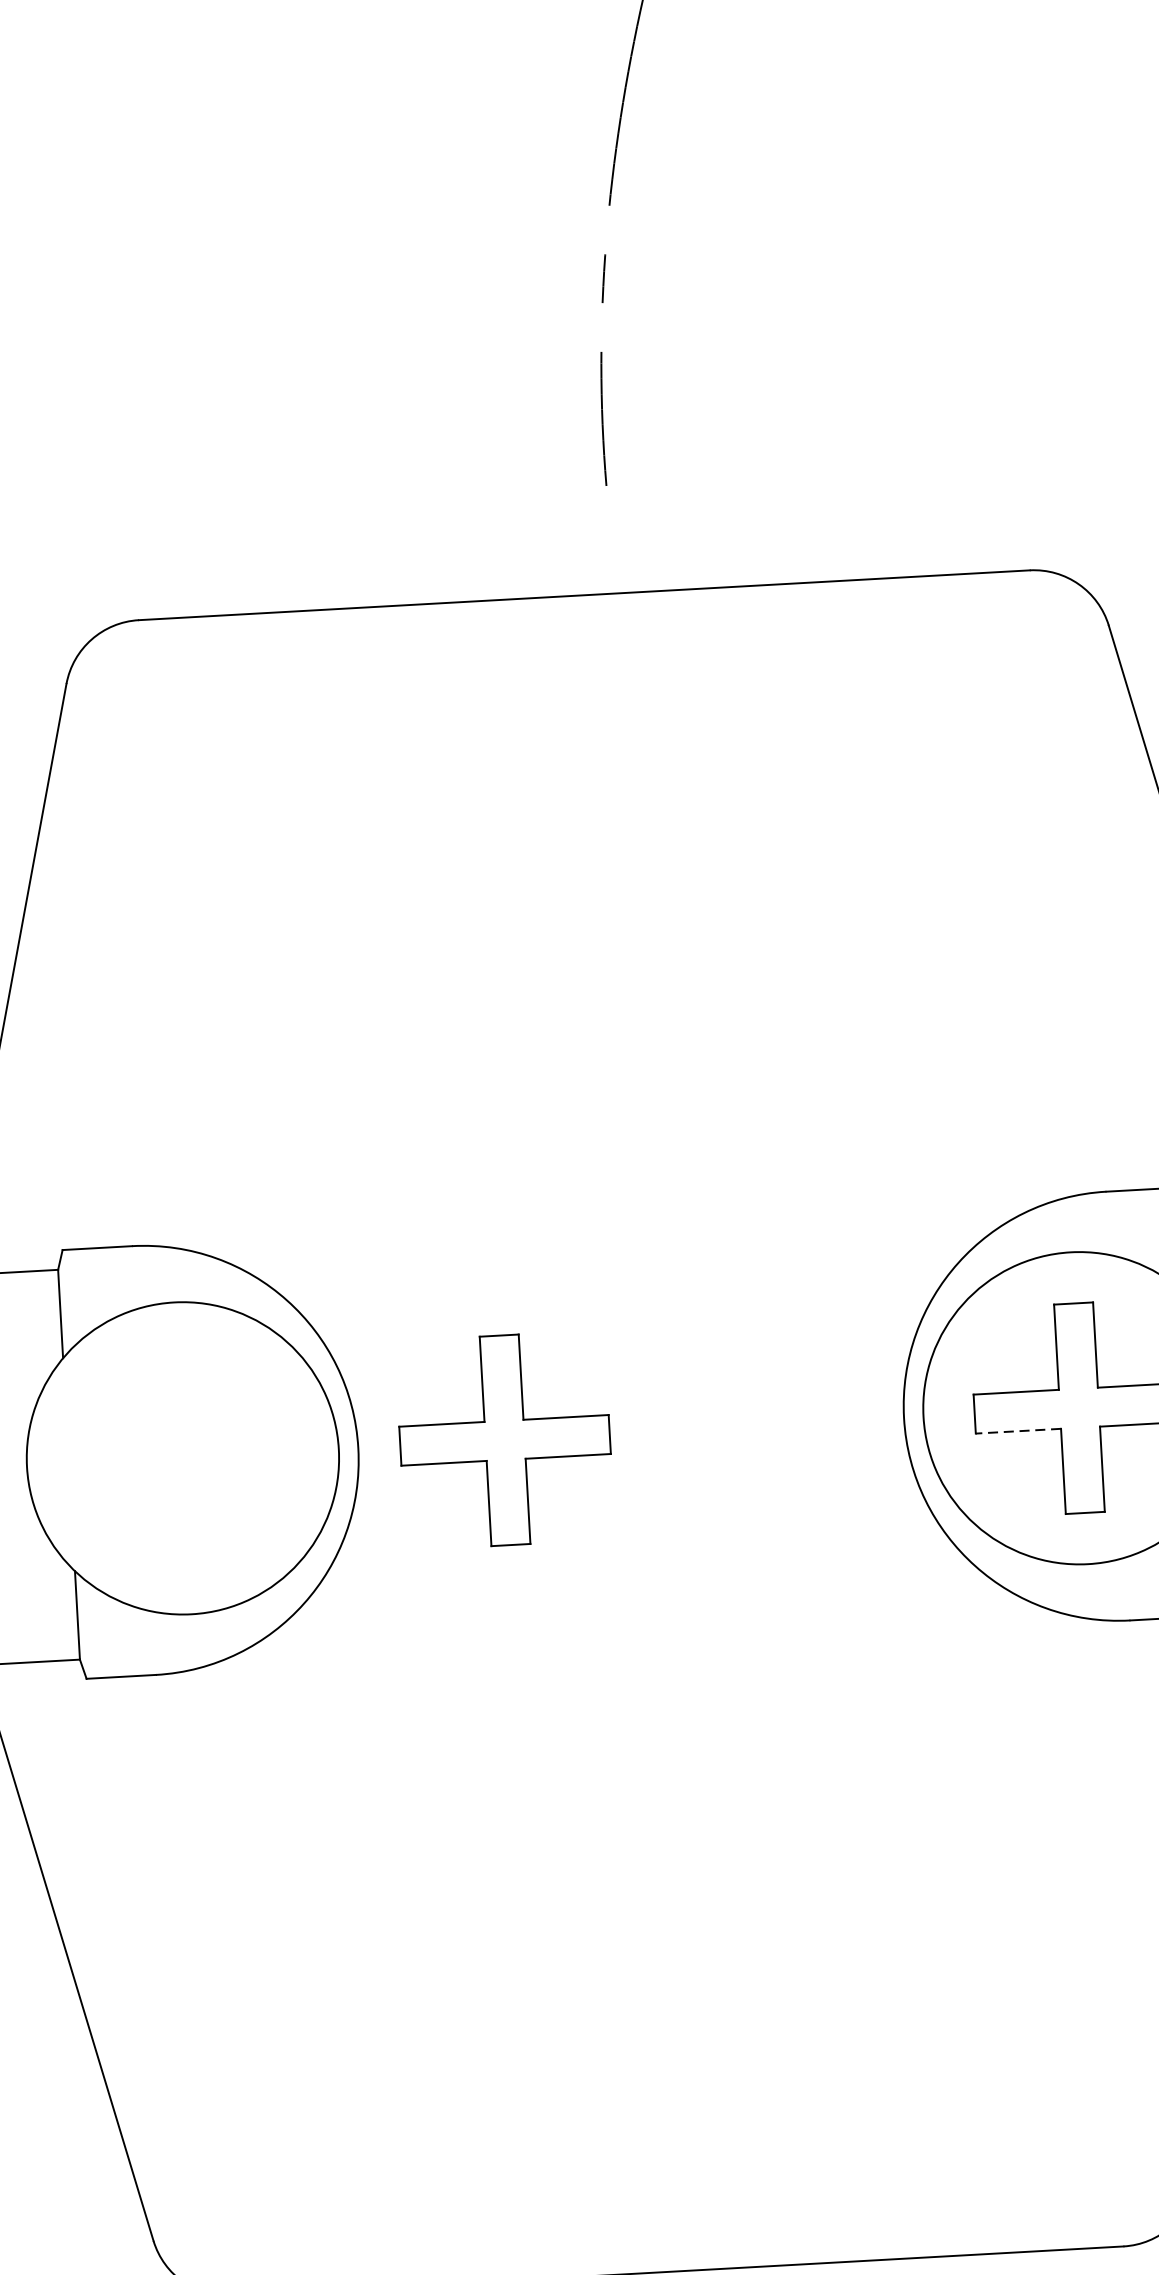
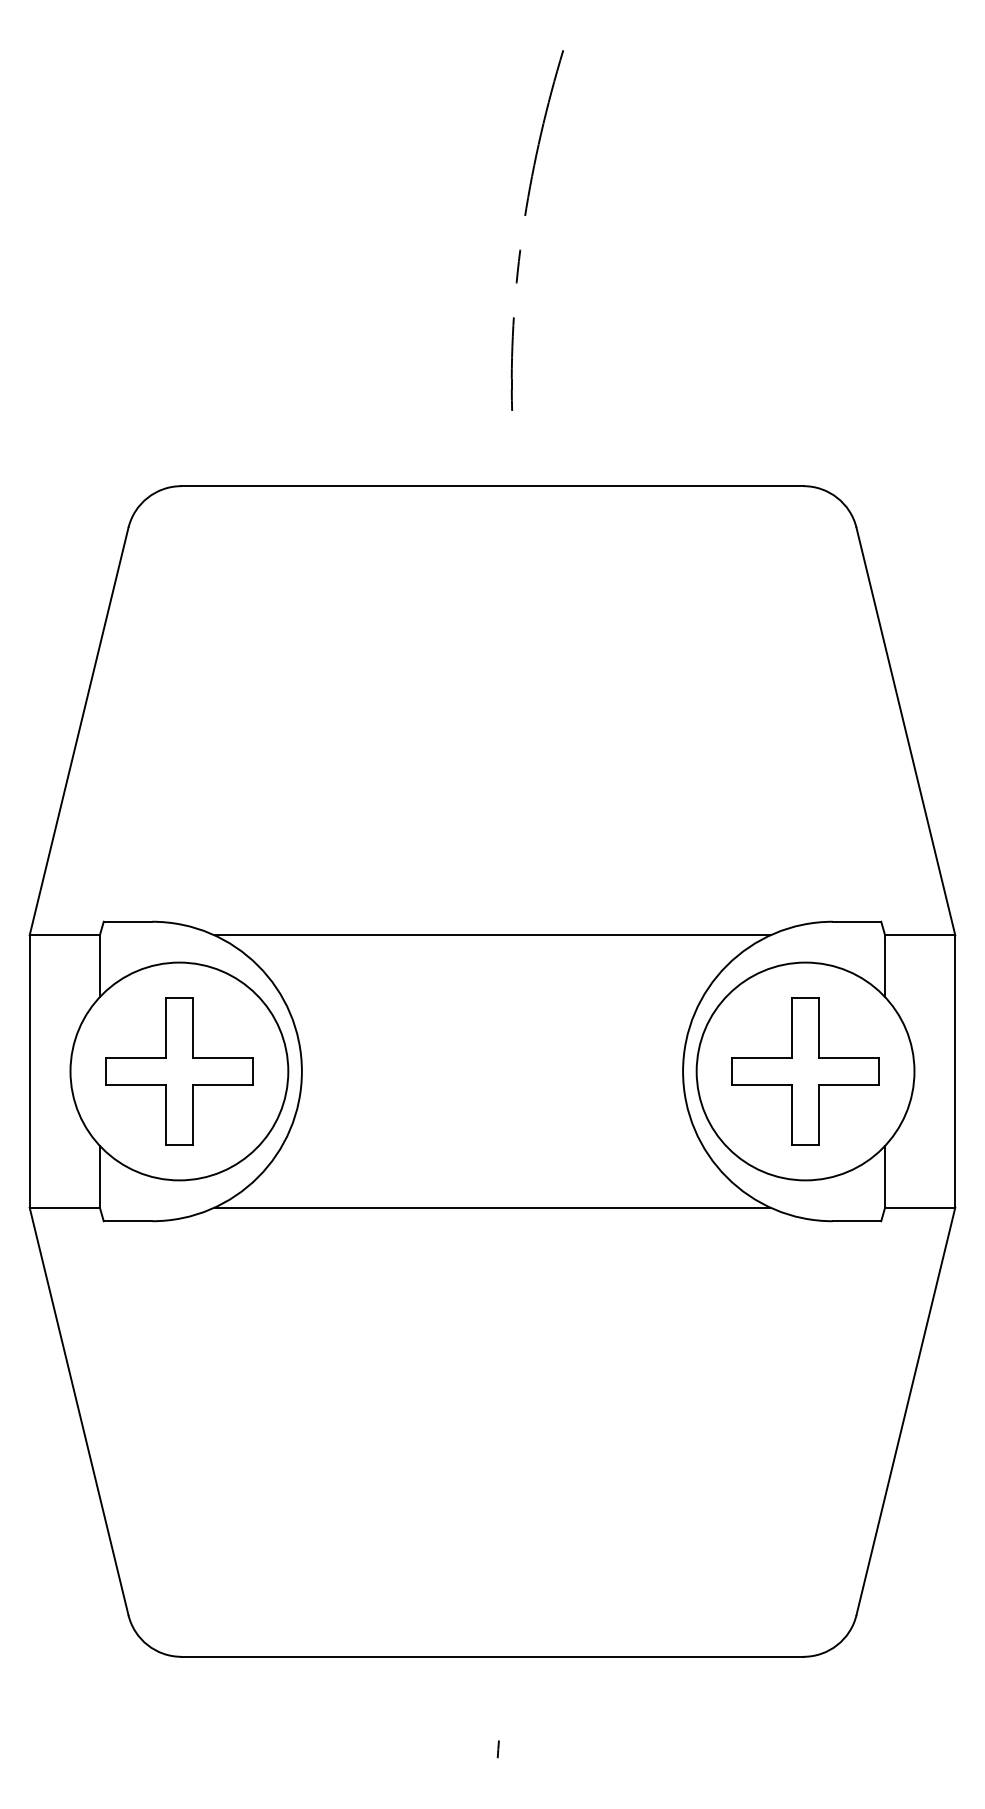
line: (620, 1238) -> (492, 935), added
line: (1018, 1431) -> (762, 1085), dashed -> solid
part: (505, 1440) -> (179, 1071), moved
line: (642, 1628) -> (492, 1207), added

